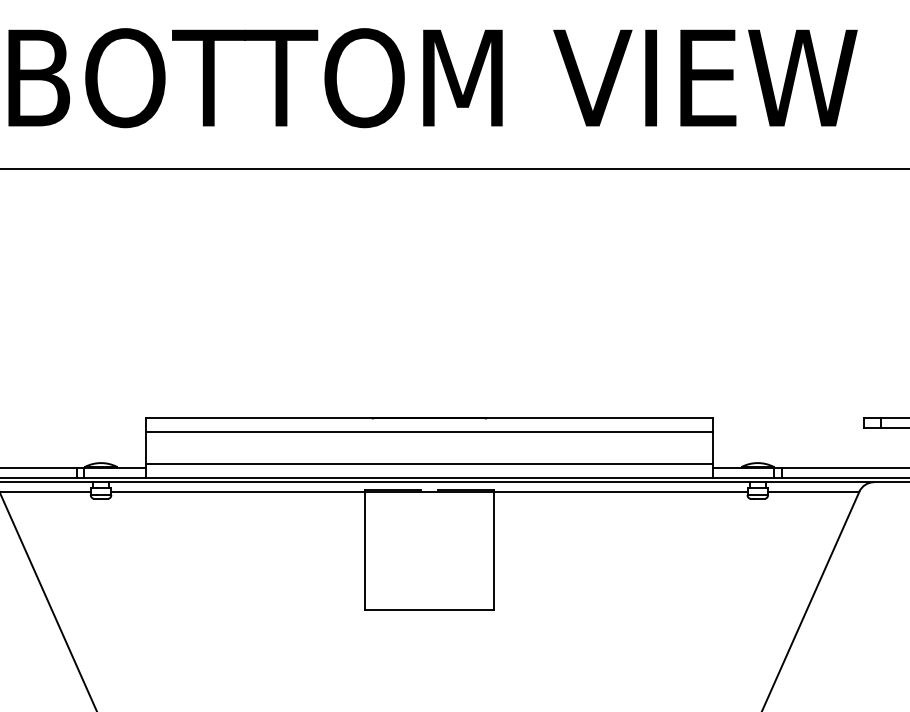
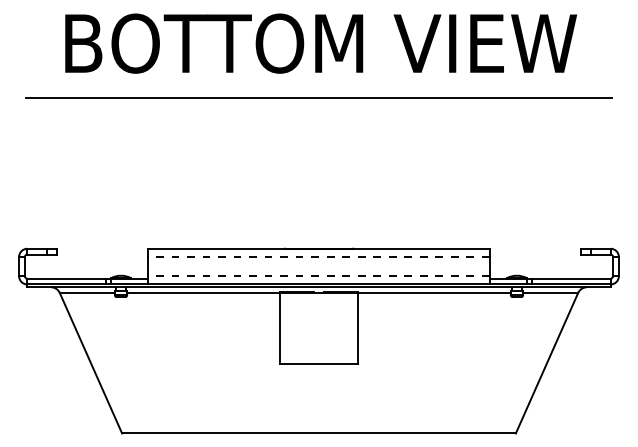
line: (428, 431) -> (318, 256), solid -> dashed
line: (428, 464) -> (318, 276), solid -> dashed

